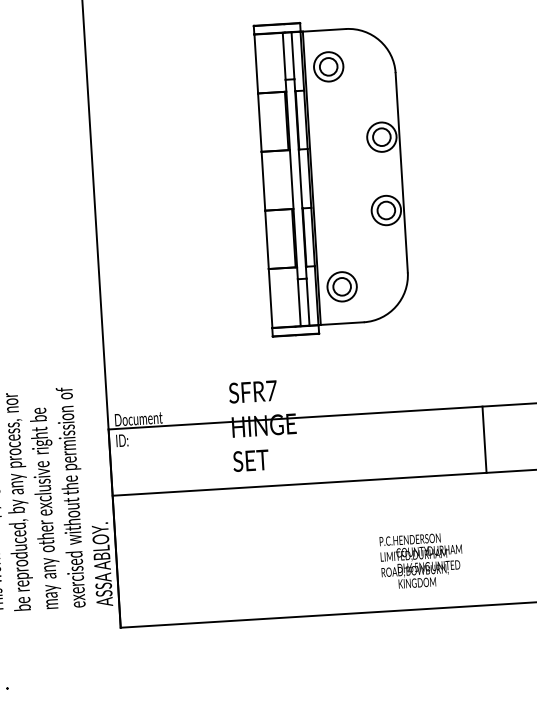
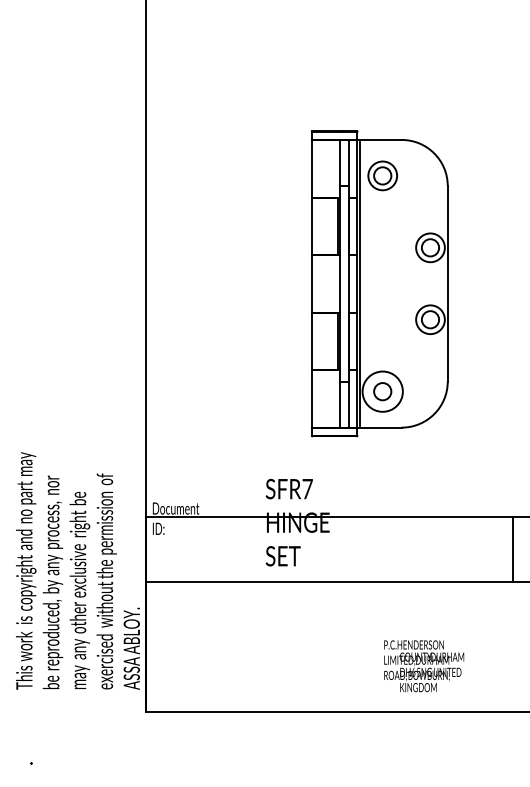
circle: (341, 286) -> (382, 391), size x1.4
text: (422, 561) -> (424, 666), moved

